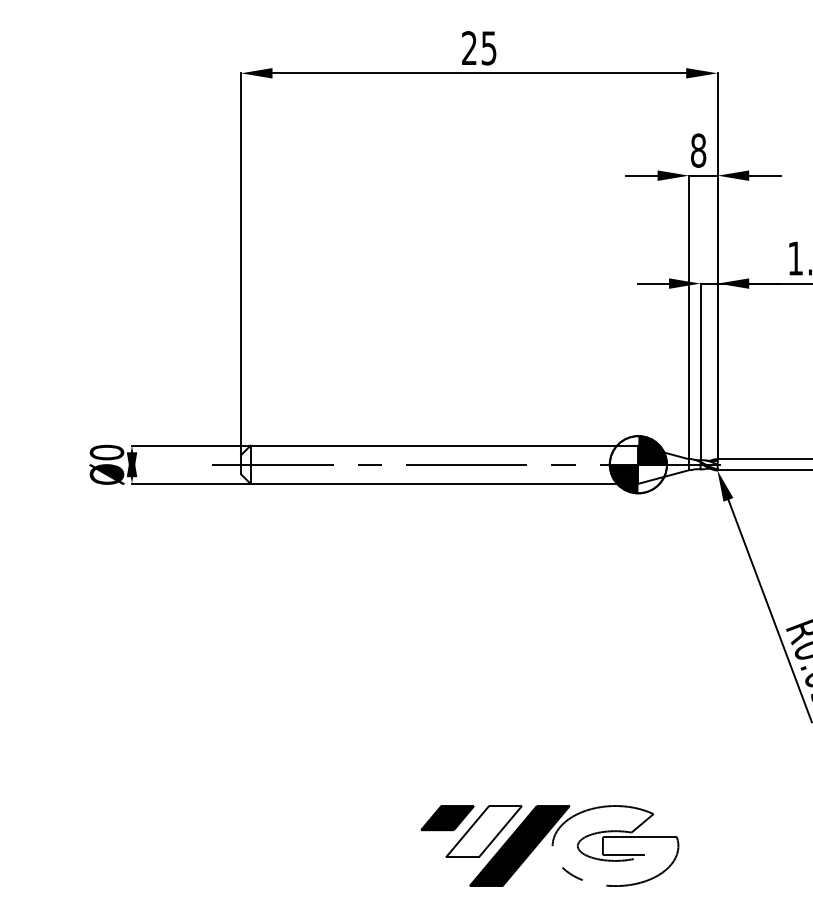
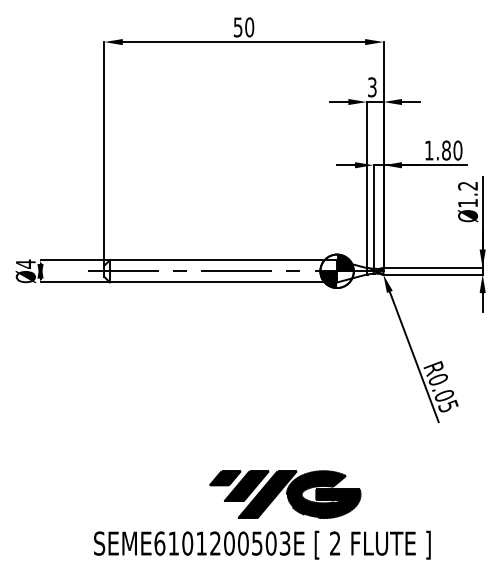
text: (478, 48) -> (243, 27), 25 -> 50
text: (697, 150) -> (371, 87), 8 -> 3
text: (106, 451) -> (25, 263), Ø0 -> Ø4
fill: (483, 832) -> (246, 486), added
fill: (615, 845) -> (323, 494), added

